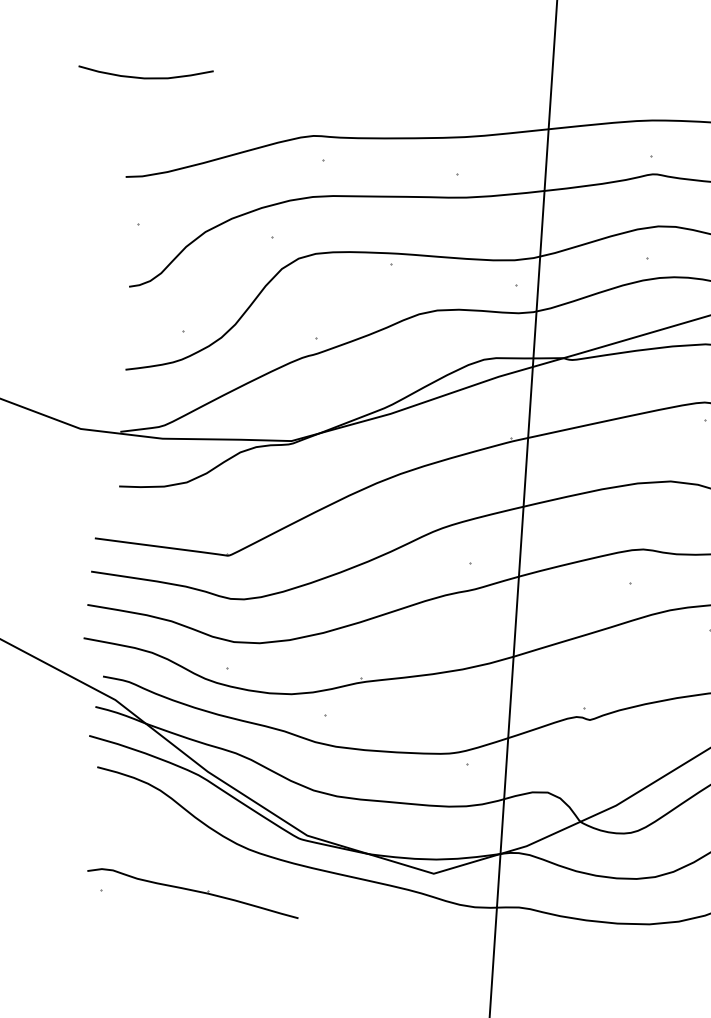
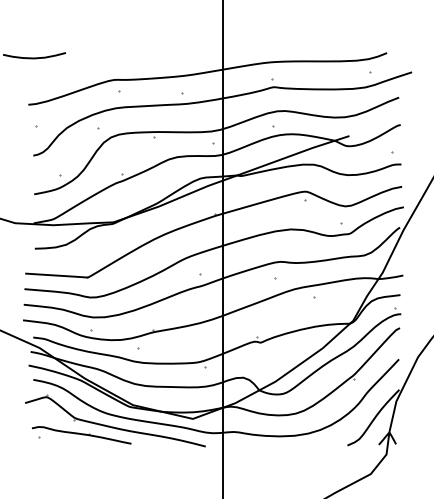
part: (262, 878) -> (113, 426), added

